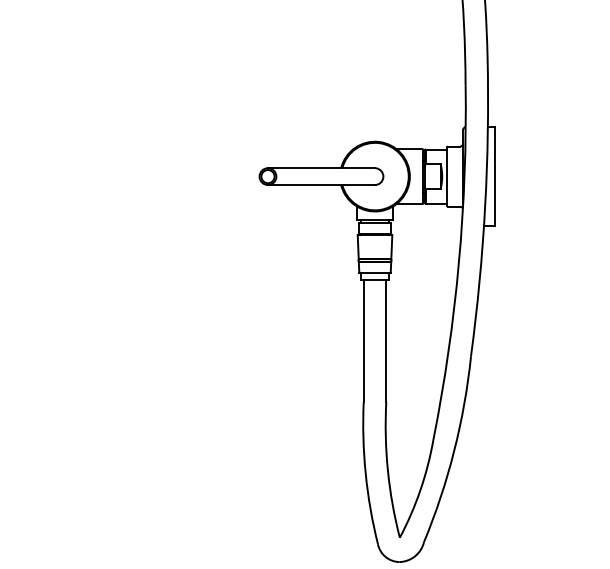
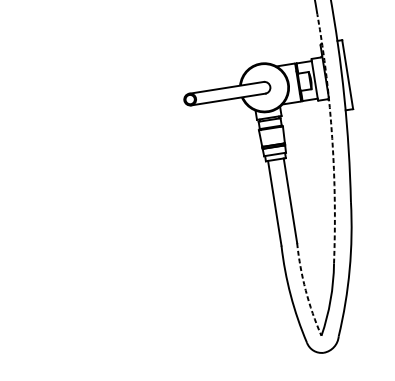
arc: (458, 262) -> (331, 138), solid -> dashed
arc: (387, 470) -> (305, 290), solid -> dashed

